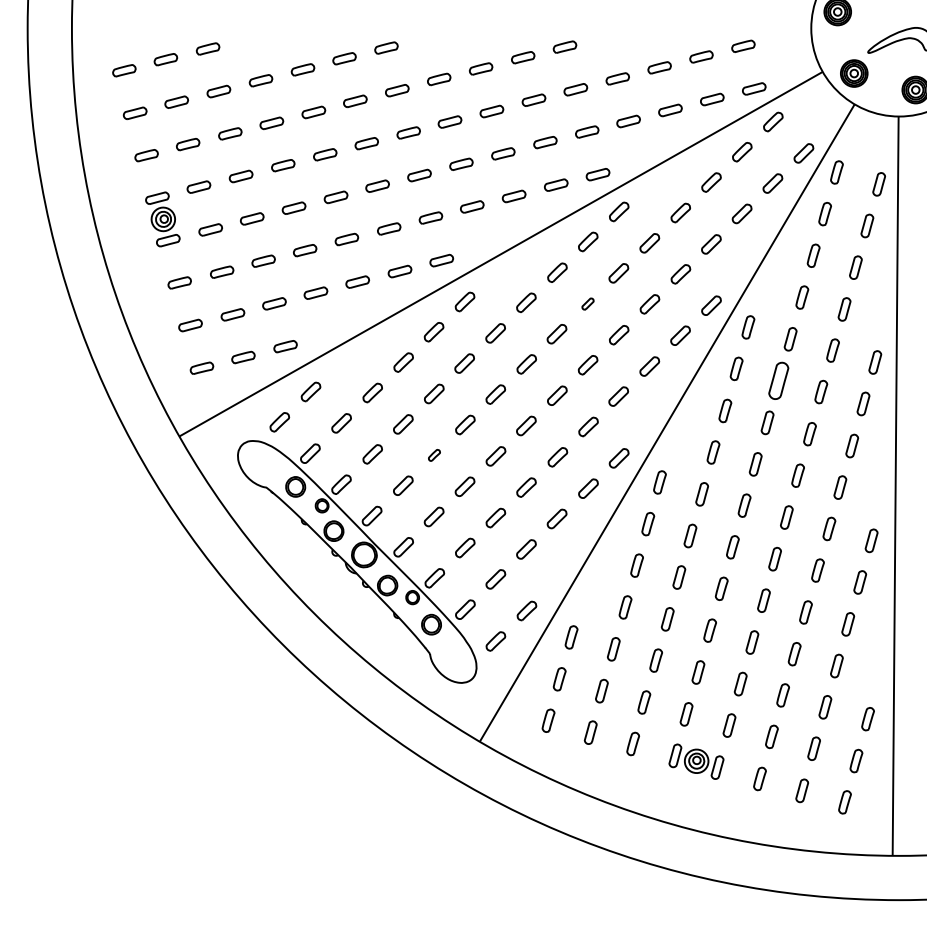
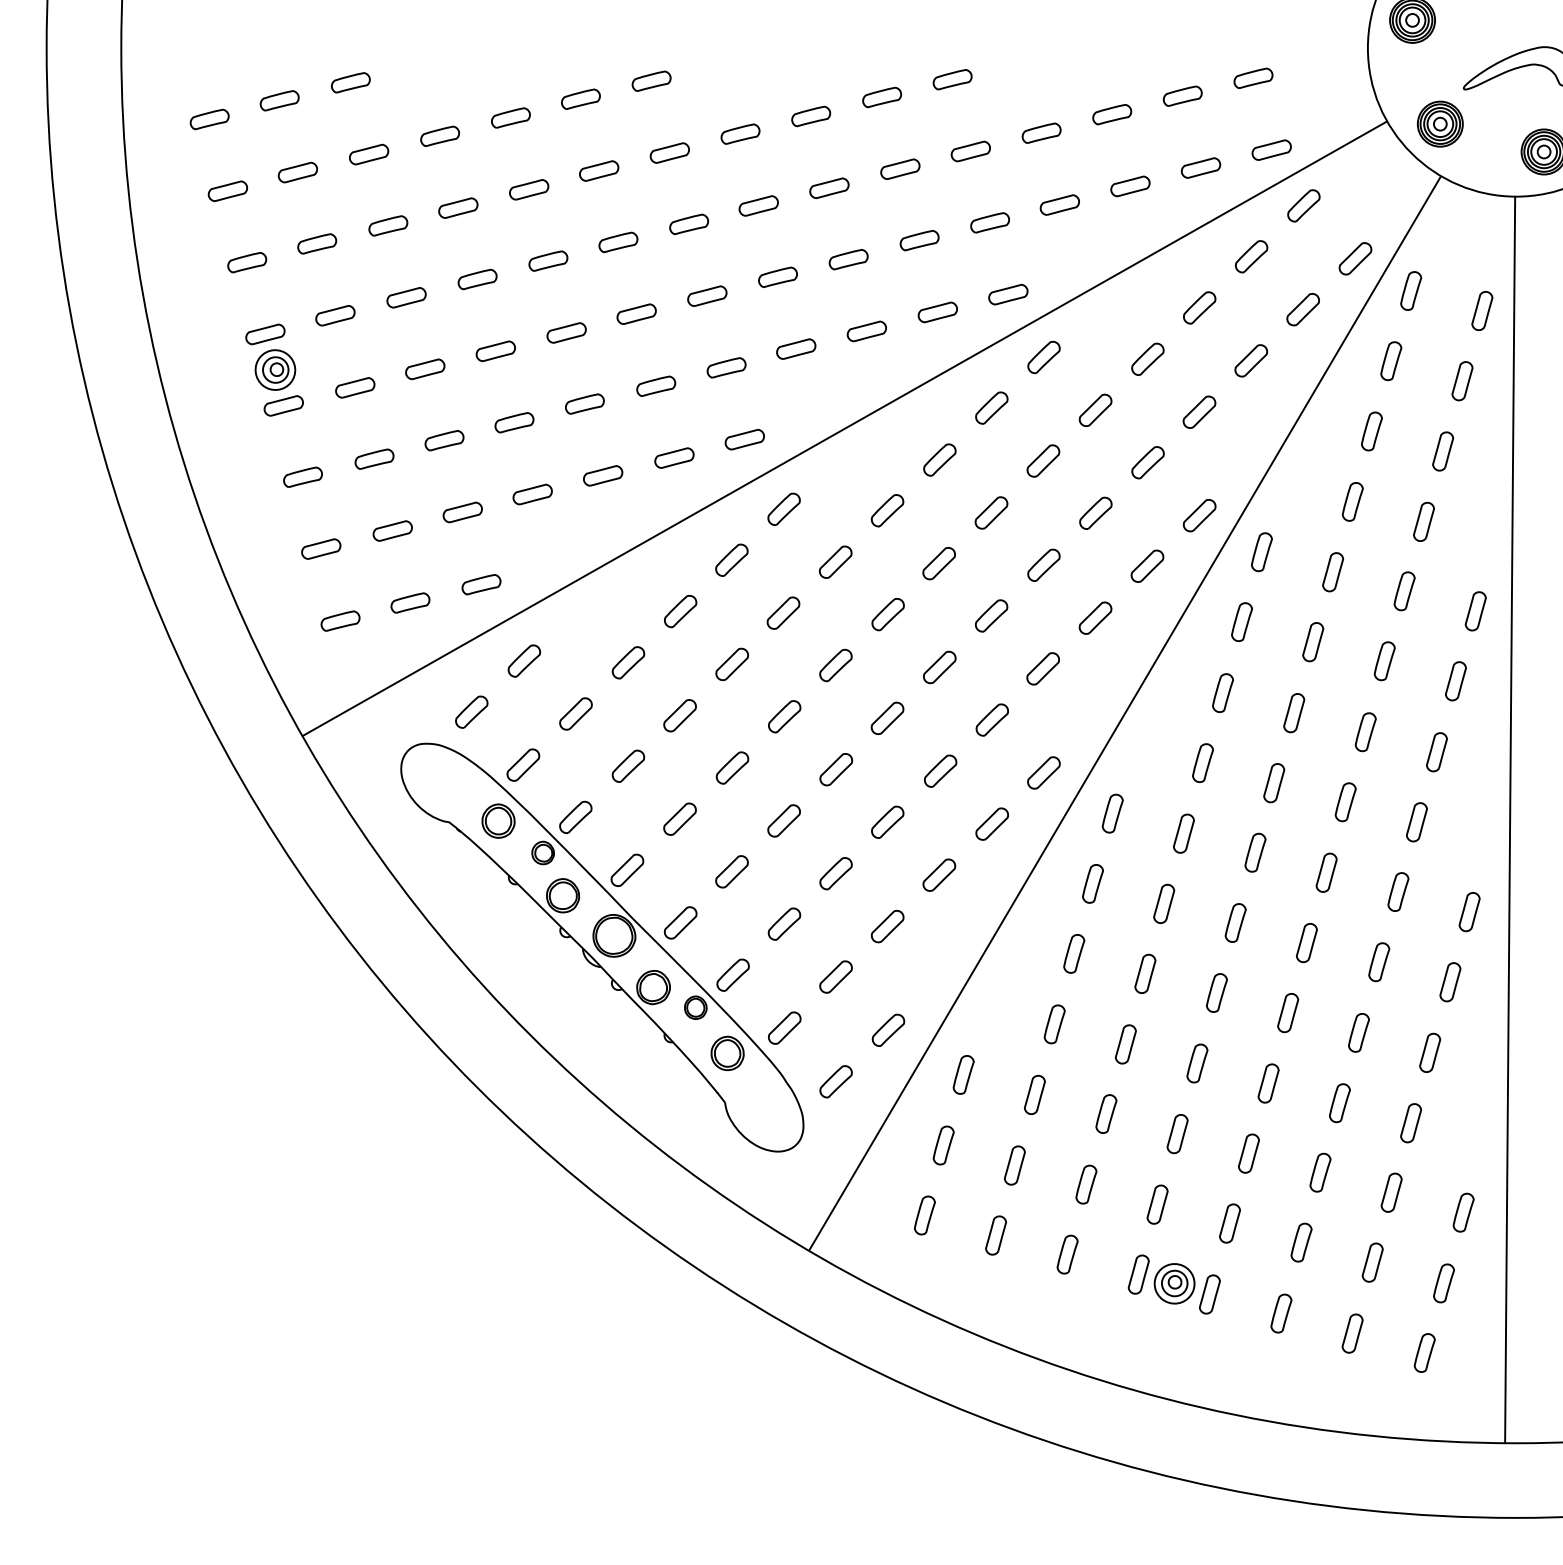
part: (587, 303) -> (990, 511), size x1.67
part: (778, 380) -> (1312, 641), size x0.62
part: (434, 455) -> (732, 768), size x1.67

